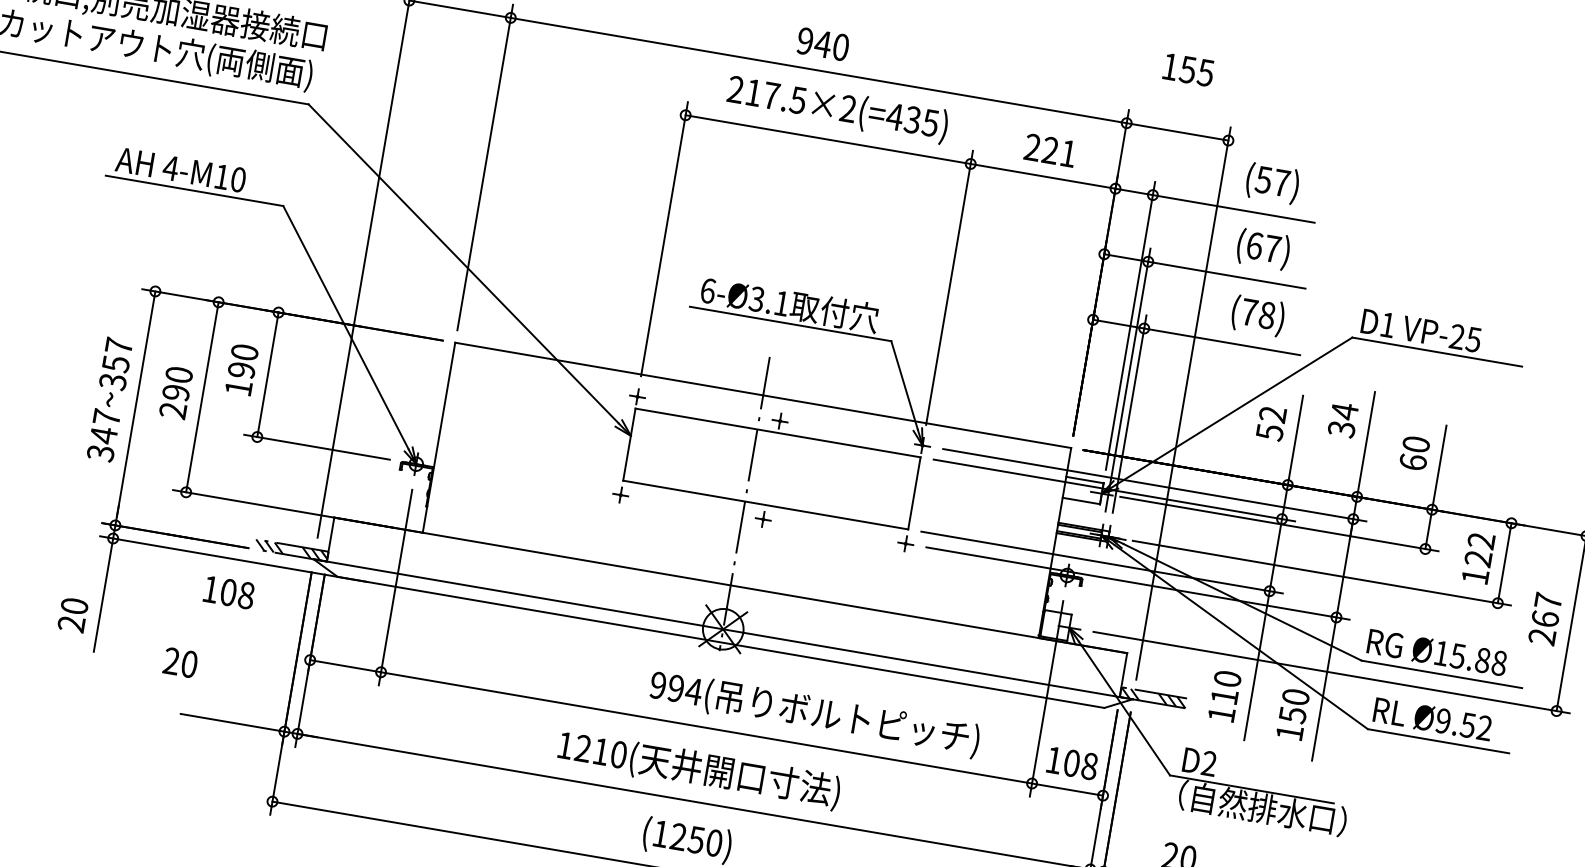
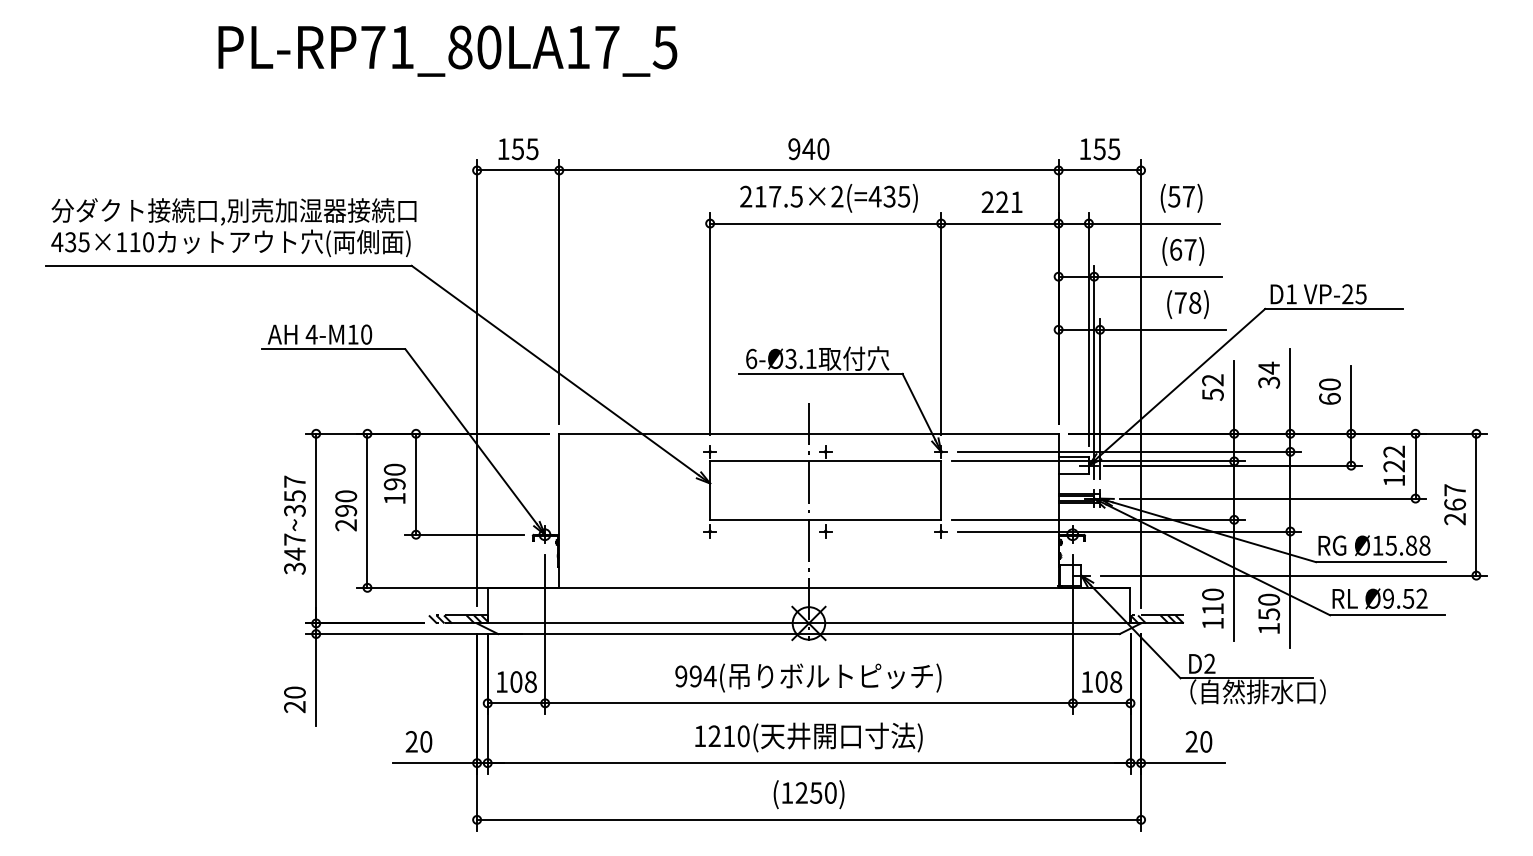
text: (1188, 70) -> (1100, 149), moved
text: (228, 591) -> (516, 681), moved
text: (180, 662) -> (418, 741), moved
text: (814, 713) -> (808, 677), moved

